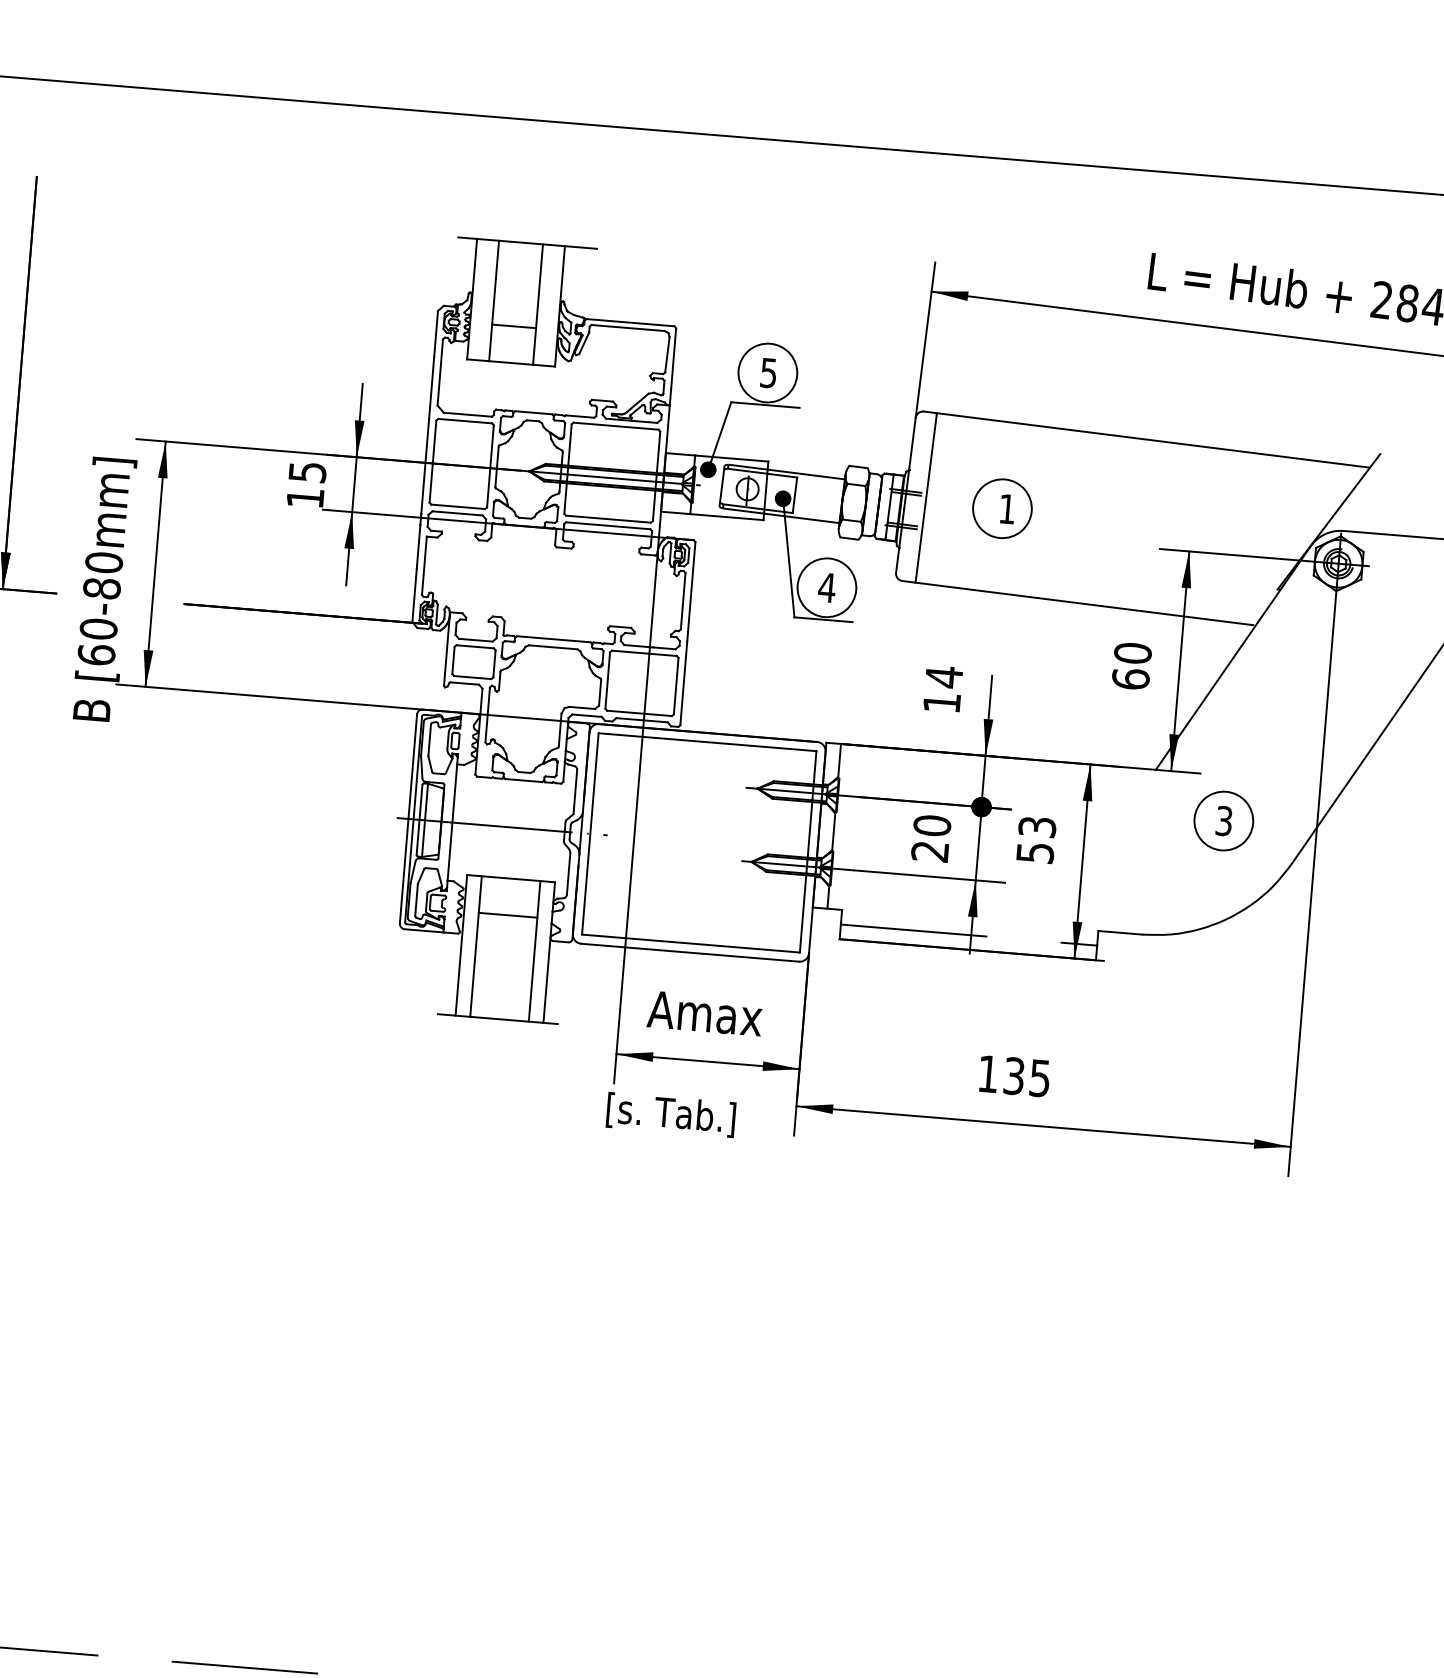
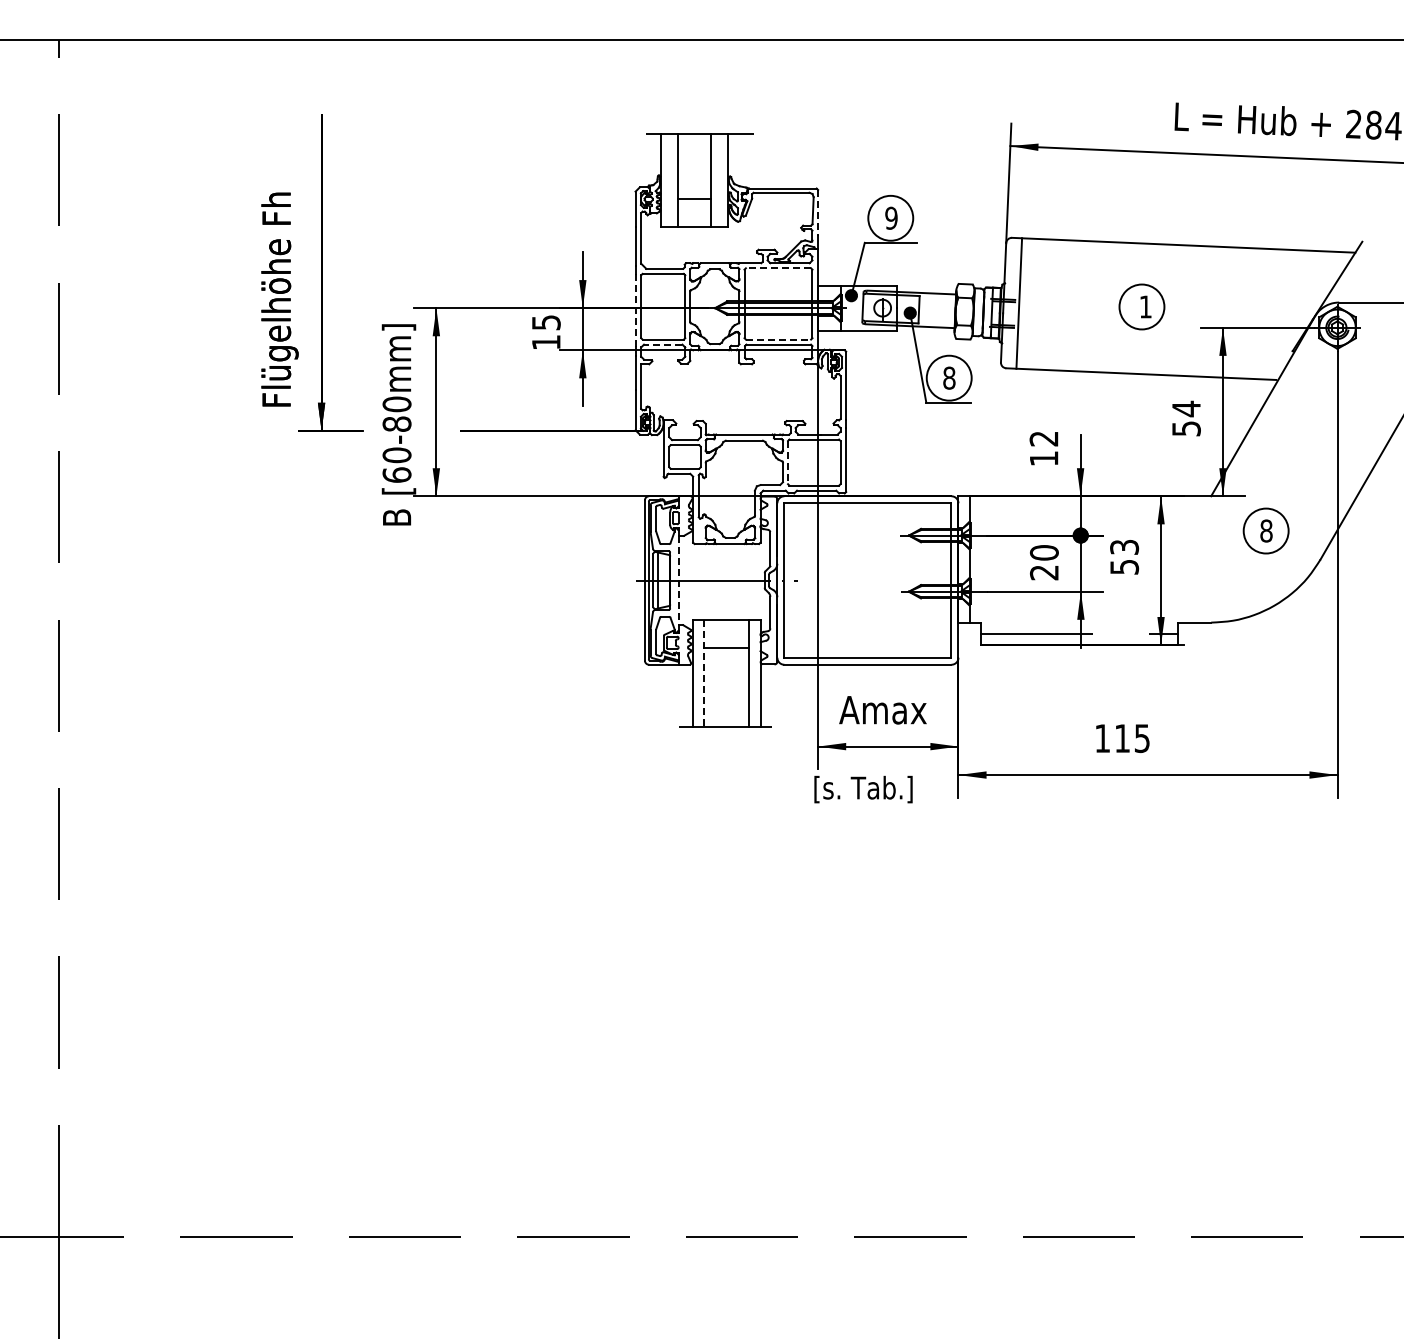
line: (674, 359) -> (818, 213), solid -> dashed
text: (768, 372) -> (891, 217), 5 -> 9
line: (616, 426) -> (778, 268), solid -> dashed
line: (425, 465) -> (635, 310), solid -> dashed
part: (1001, 508) -> (1141, 306), moved
line: (456, 513) -> (662, 344), solid -> dashed
line: (608, 519) -> (778, 339), solid -> dashed
text: (826, 586) -> (948, 377), 4 -> 8
text: (1132, 665) -> (1186, 418), 60 -> 54
text: (943, 676) -> (1043, 438), 14 -> 12
line: (608, 680) -> (788, 462), solid -> dashed
text: (1224, 820) -> (1266, 530), 3 -> 8
line: (452, 822) -> (678, 580), solid -> dashed
line: (476, 946) -> (704, 673), solid -> dashed
text: (1014, 1076) -> (1122, 738), 135 -> 115

